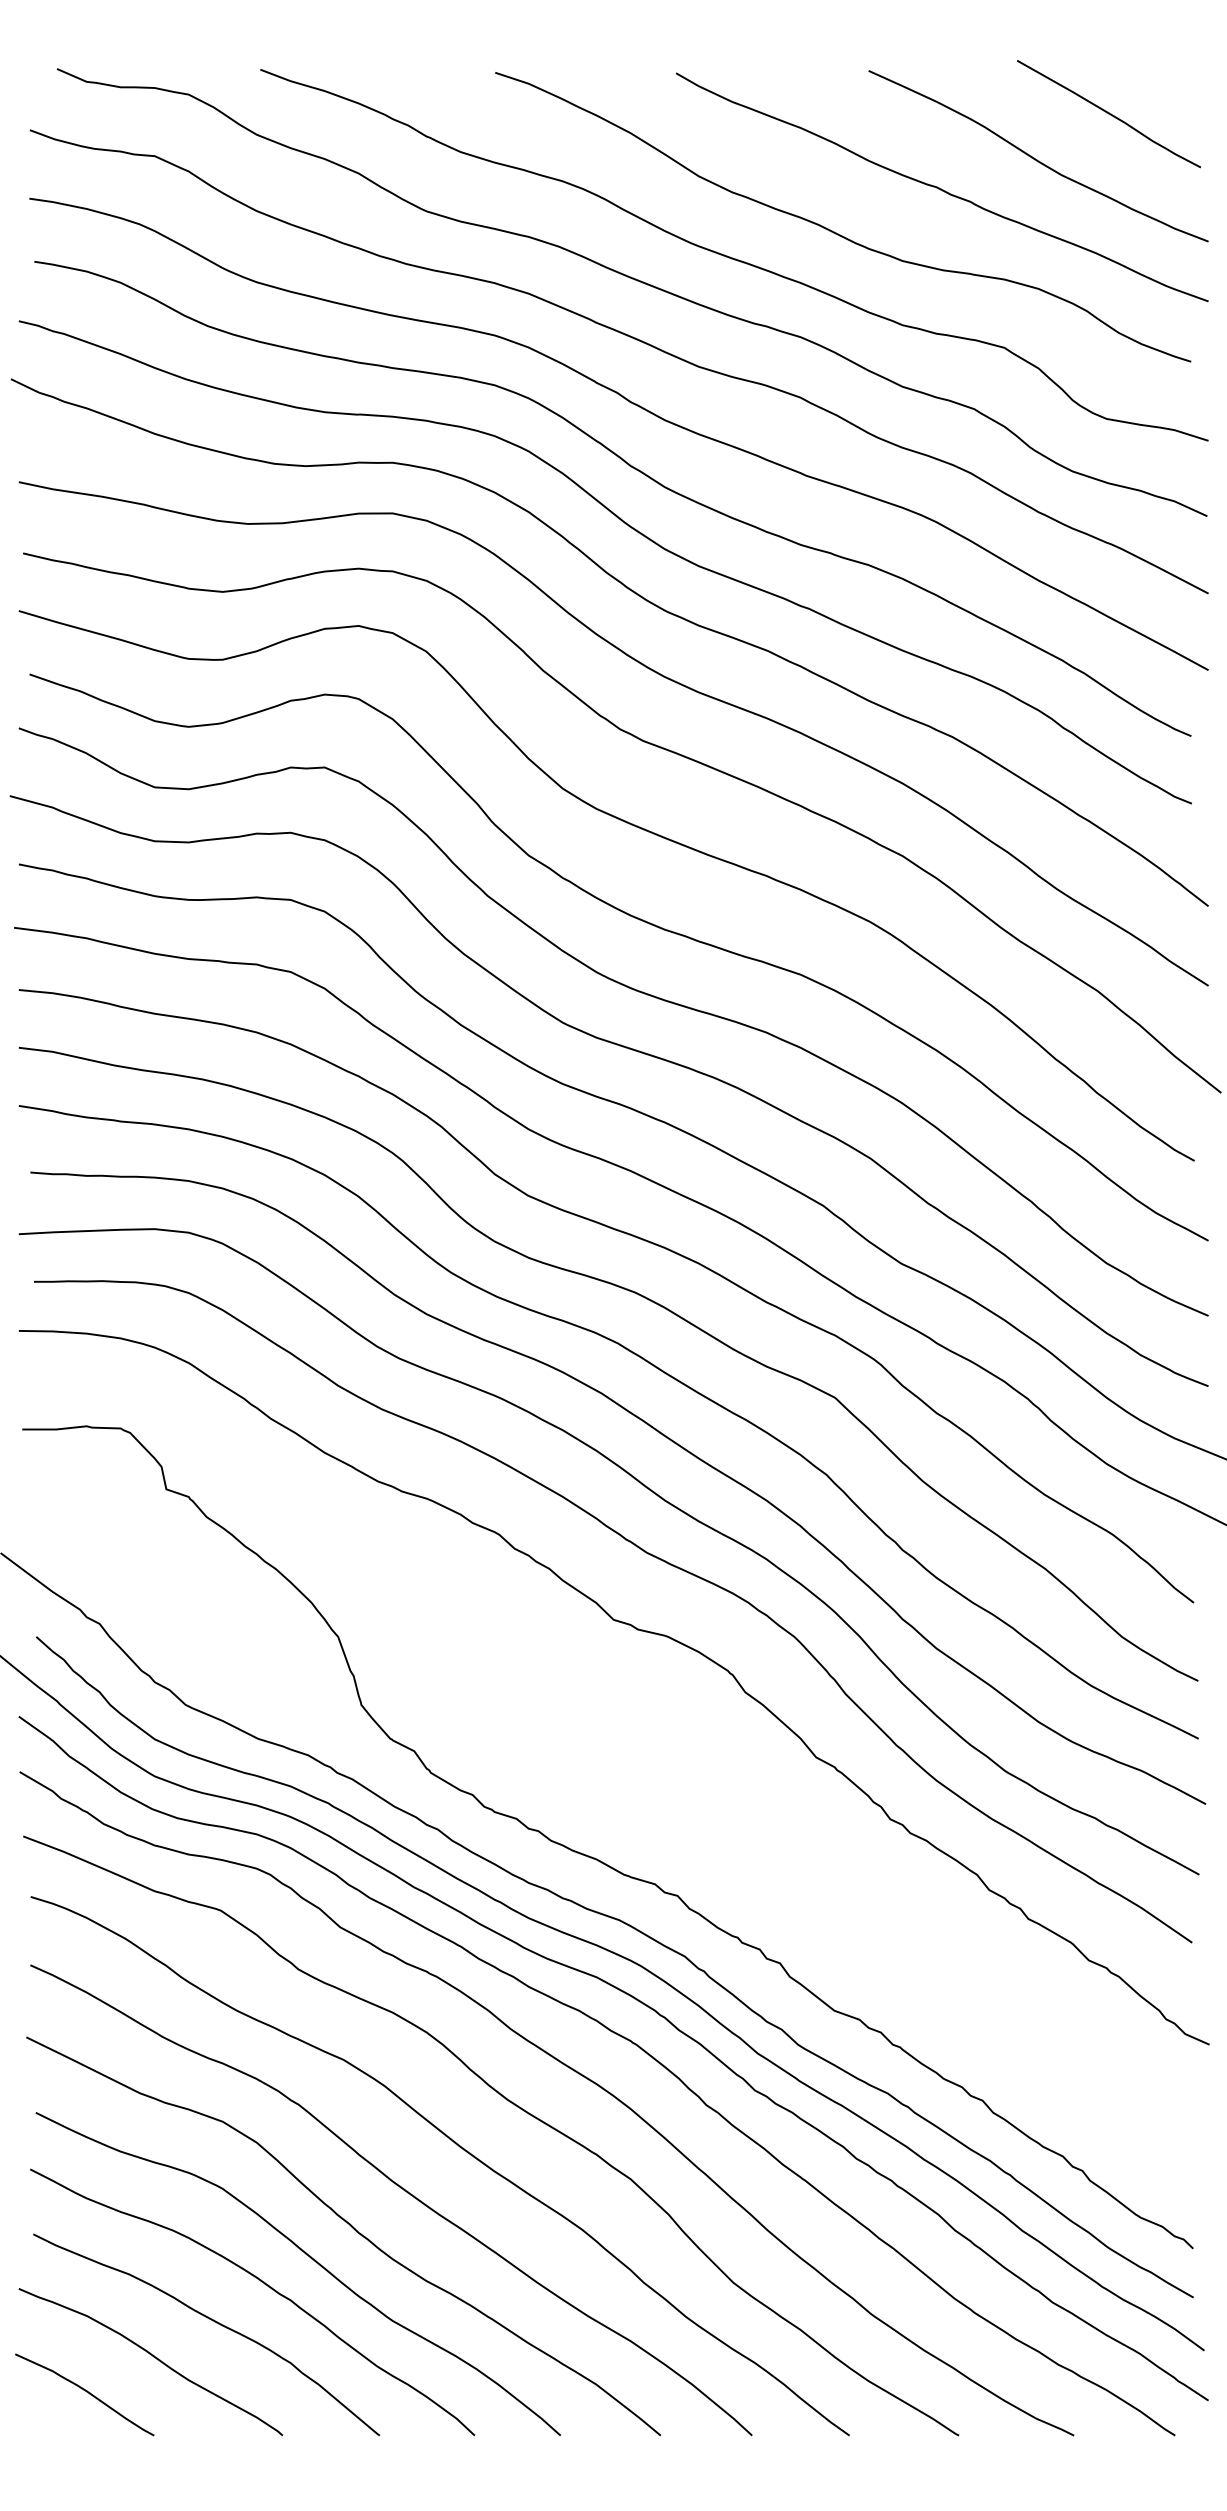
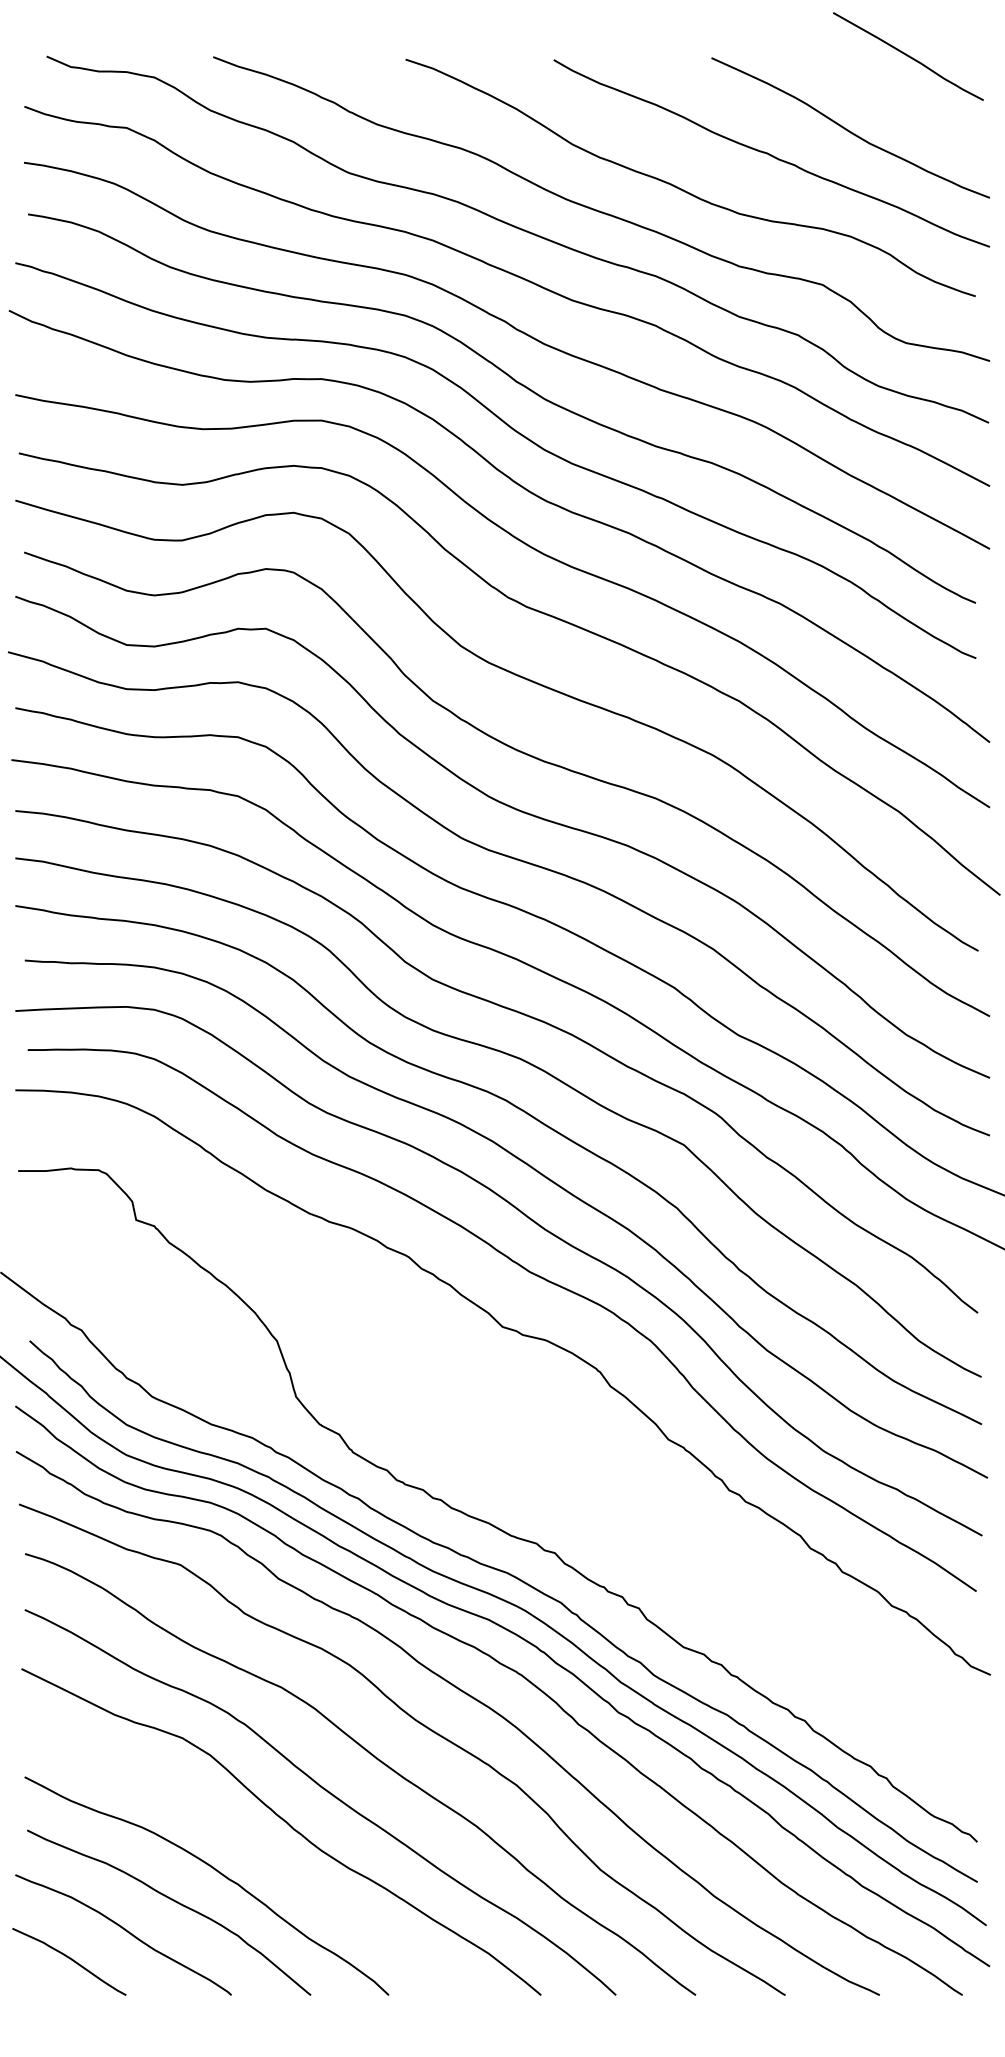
curve: (1109, 114) -> (908, 56), moved
curve: (311, 2259) -> (255, 1850), removed

